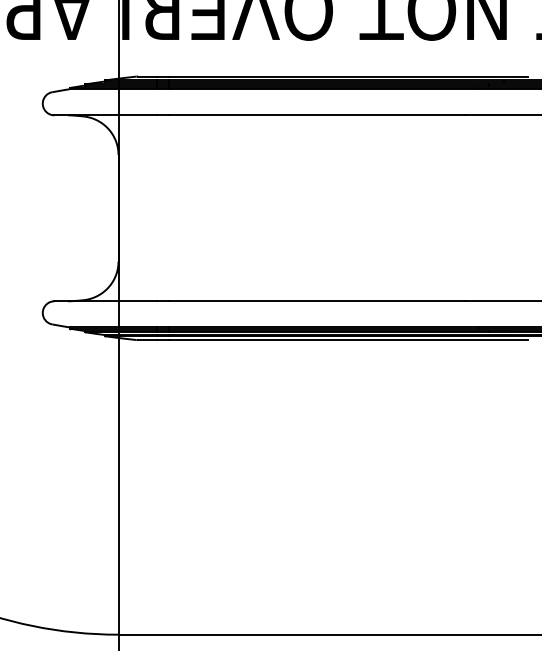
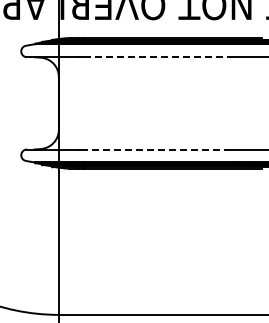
line: (317, 115) -> (157, 57), solid -> dashed
line: (317, 301) -> (157, 149), solid -> dashed

